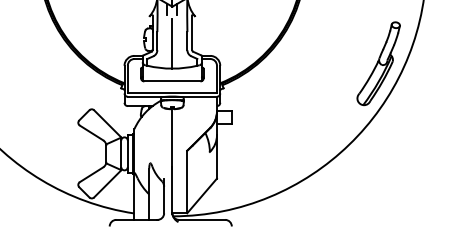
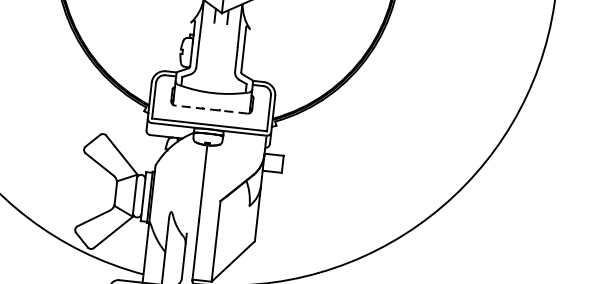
line: (172, 43) -> (216, 60), removed
part: (378, 63) -> (479, 115), removed
line: (171, 81) -> (210, 109), solid -> dashed

